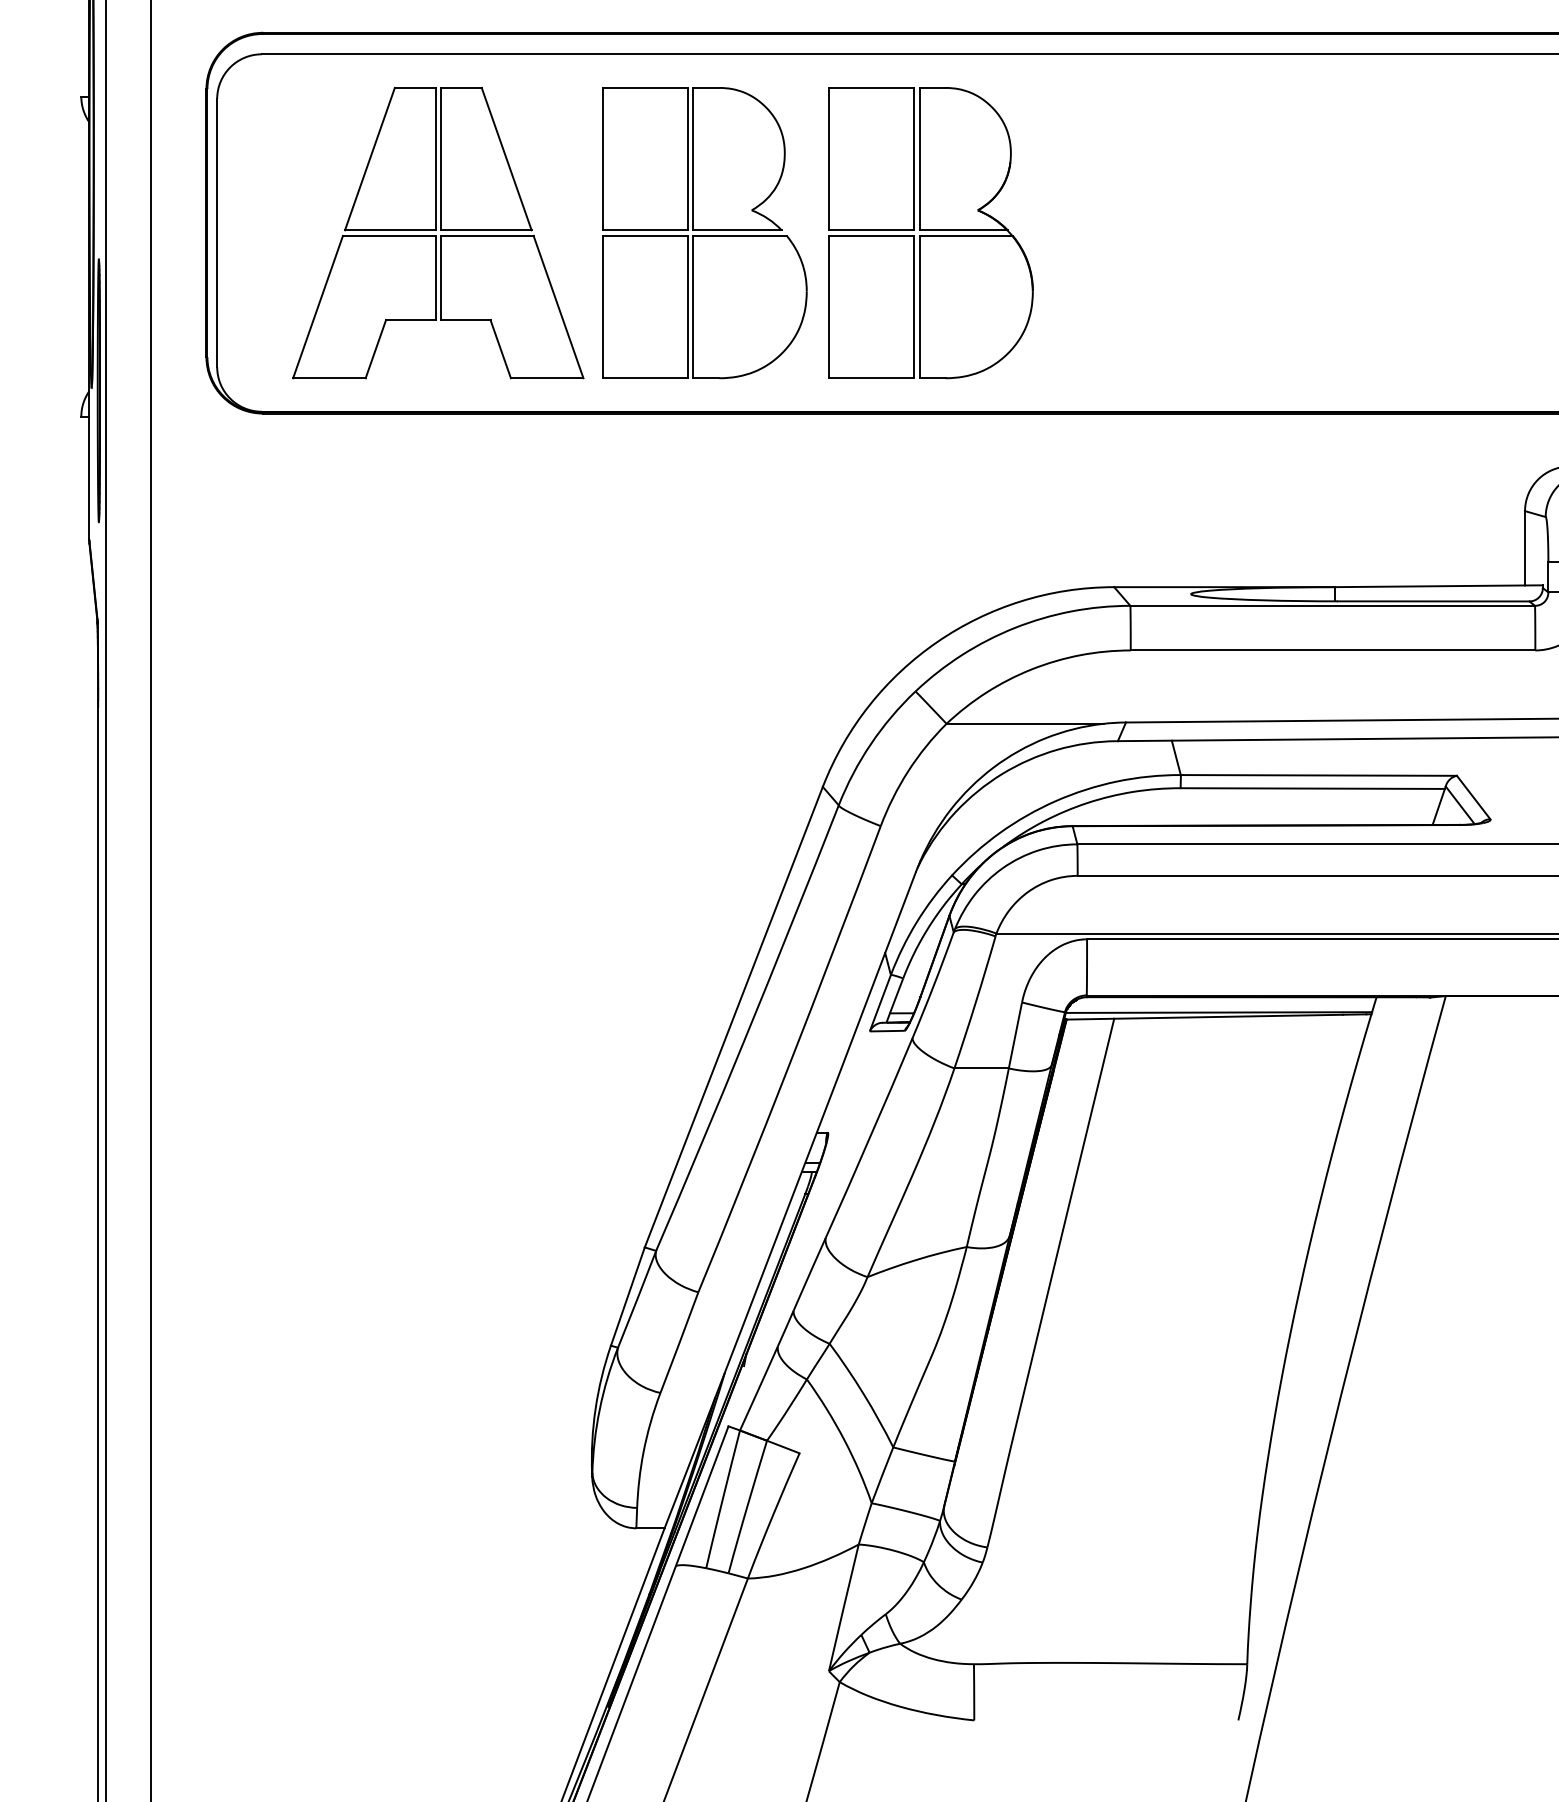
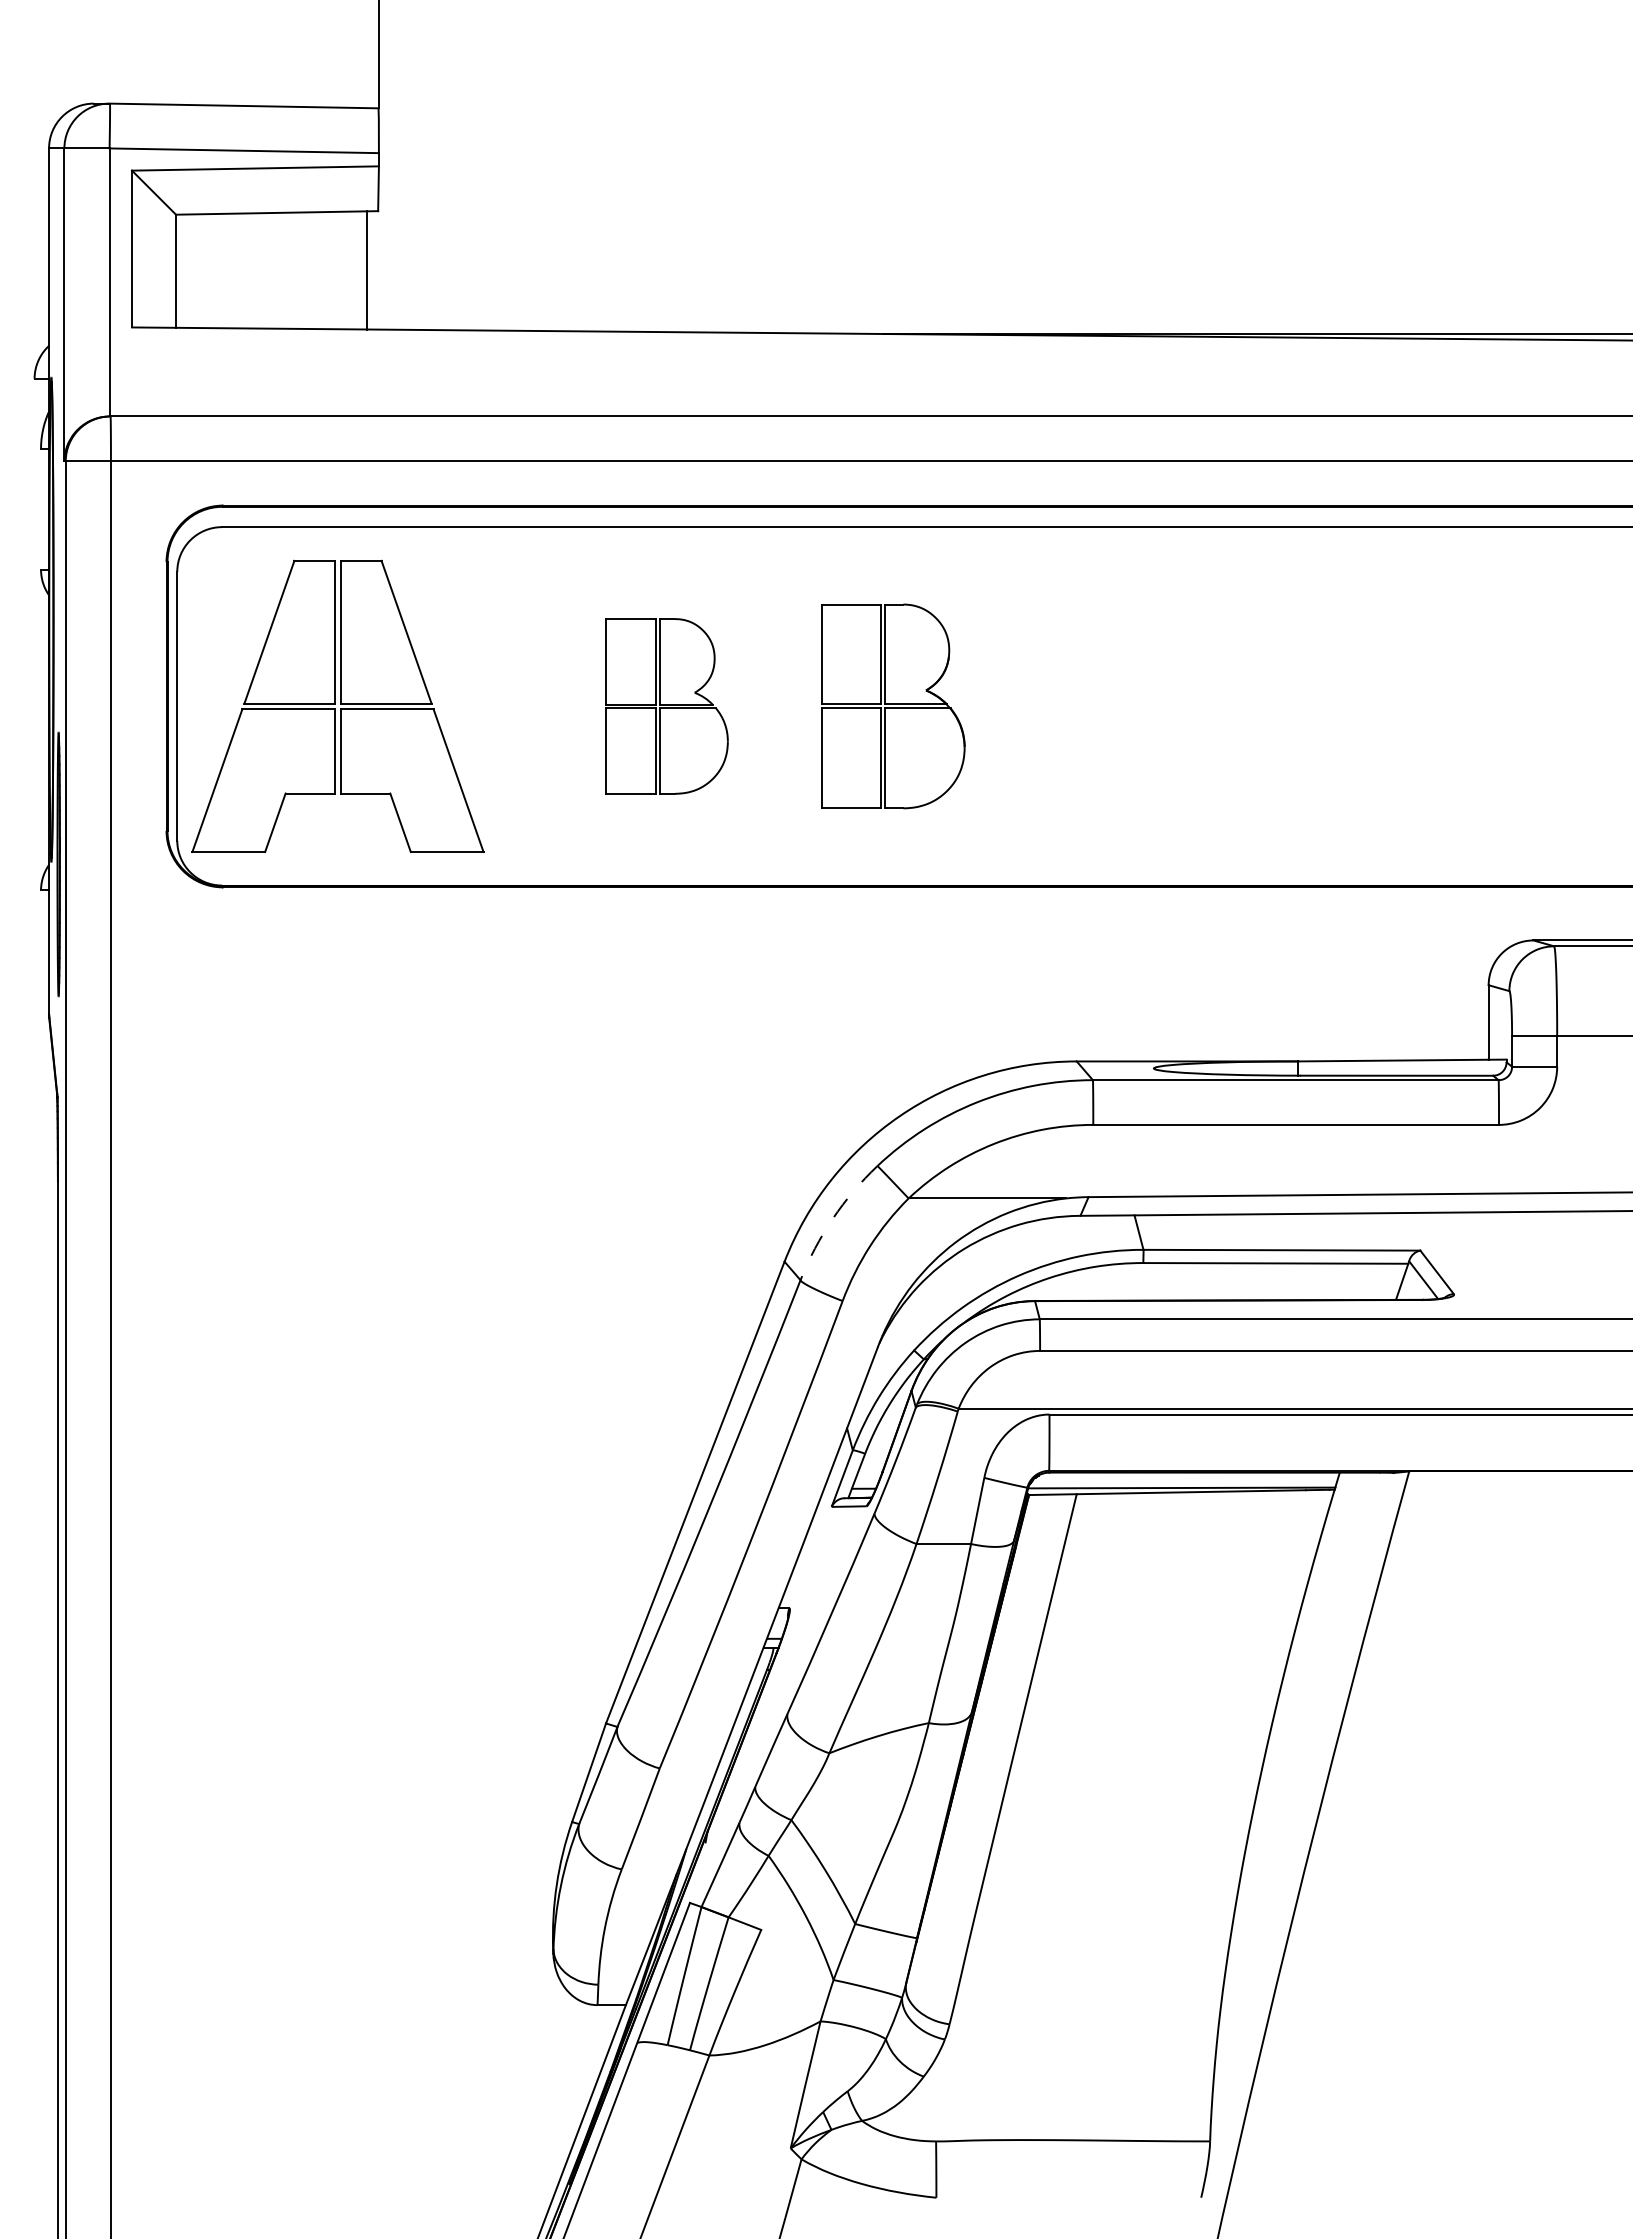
part: (437, 232) -> (337, 705), moved
part: (705, 233) -> (666, 706), size x0.6
part: (931, 233) -> (893, 706), size x0.7
arc: (870, 743) -> (832, 1218), solid -> dashed

